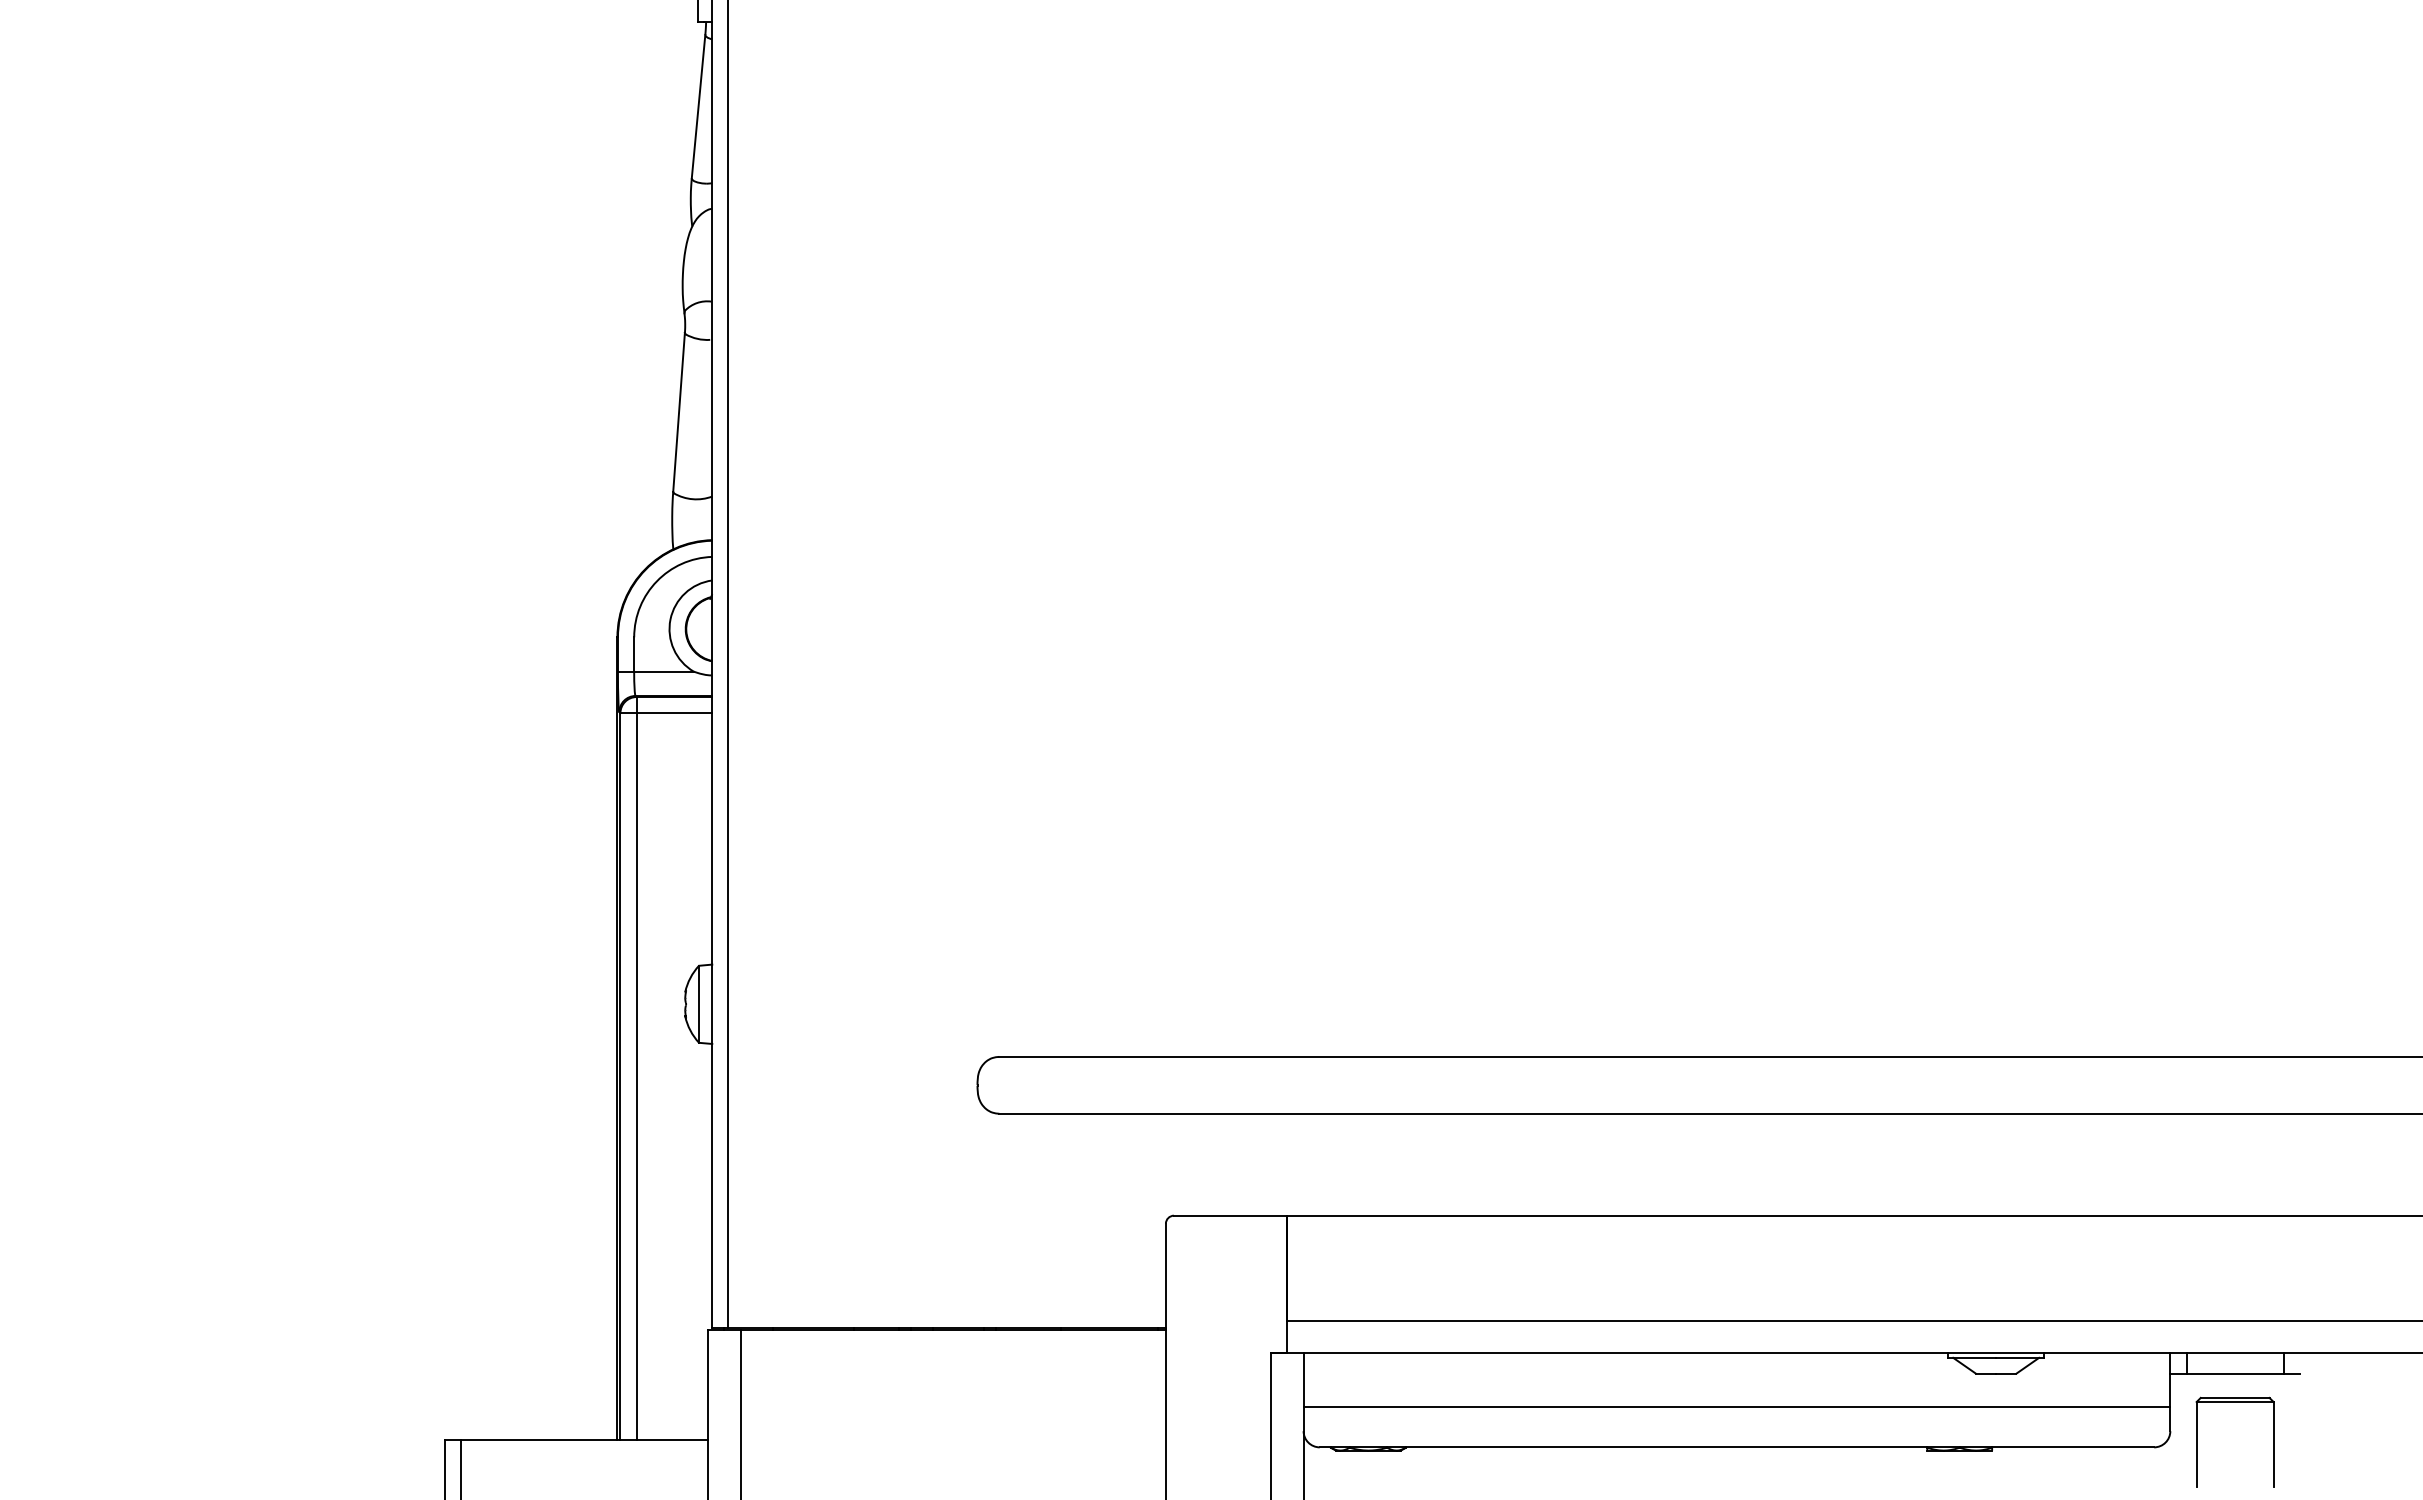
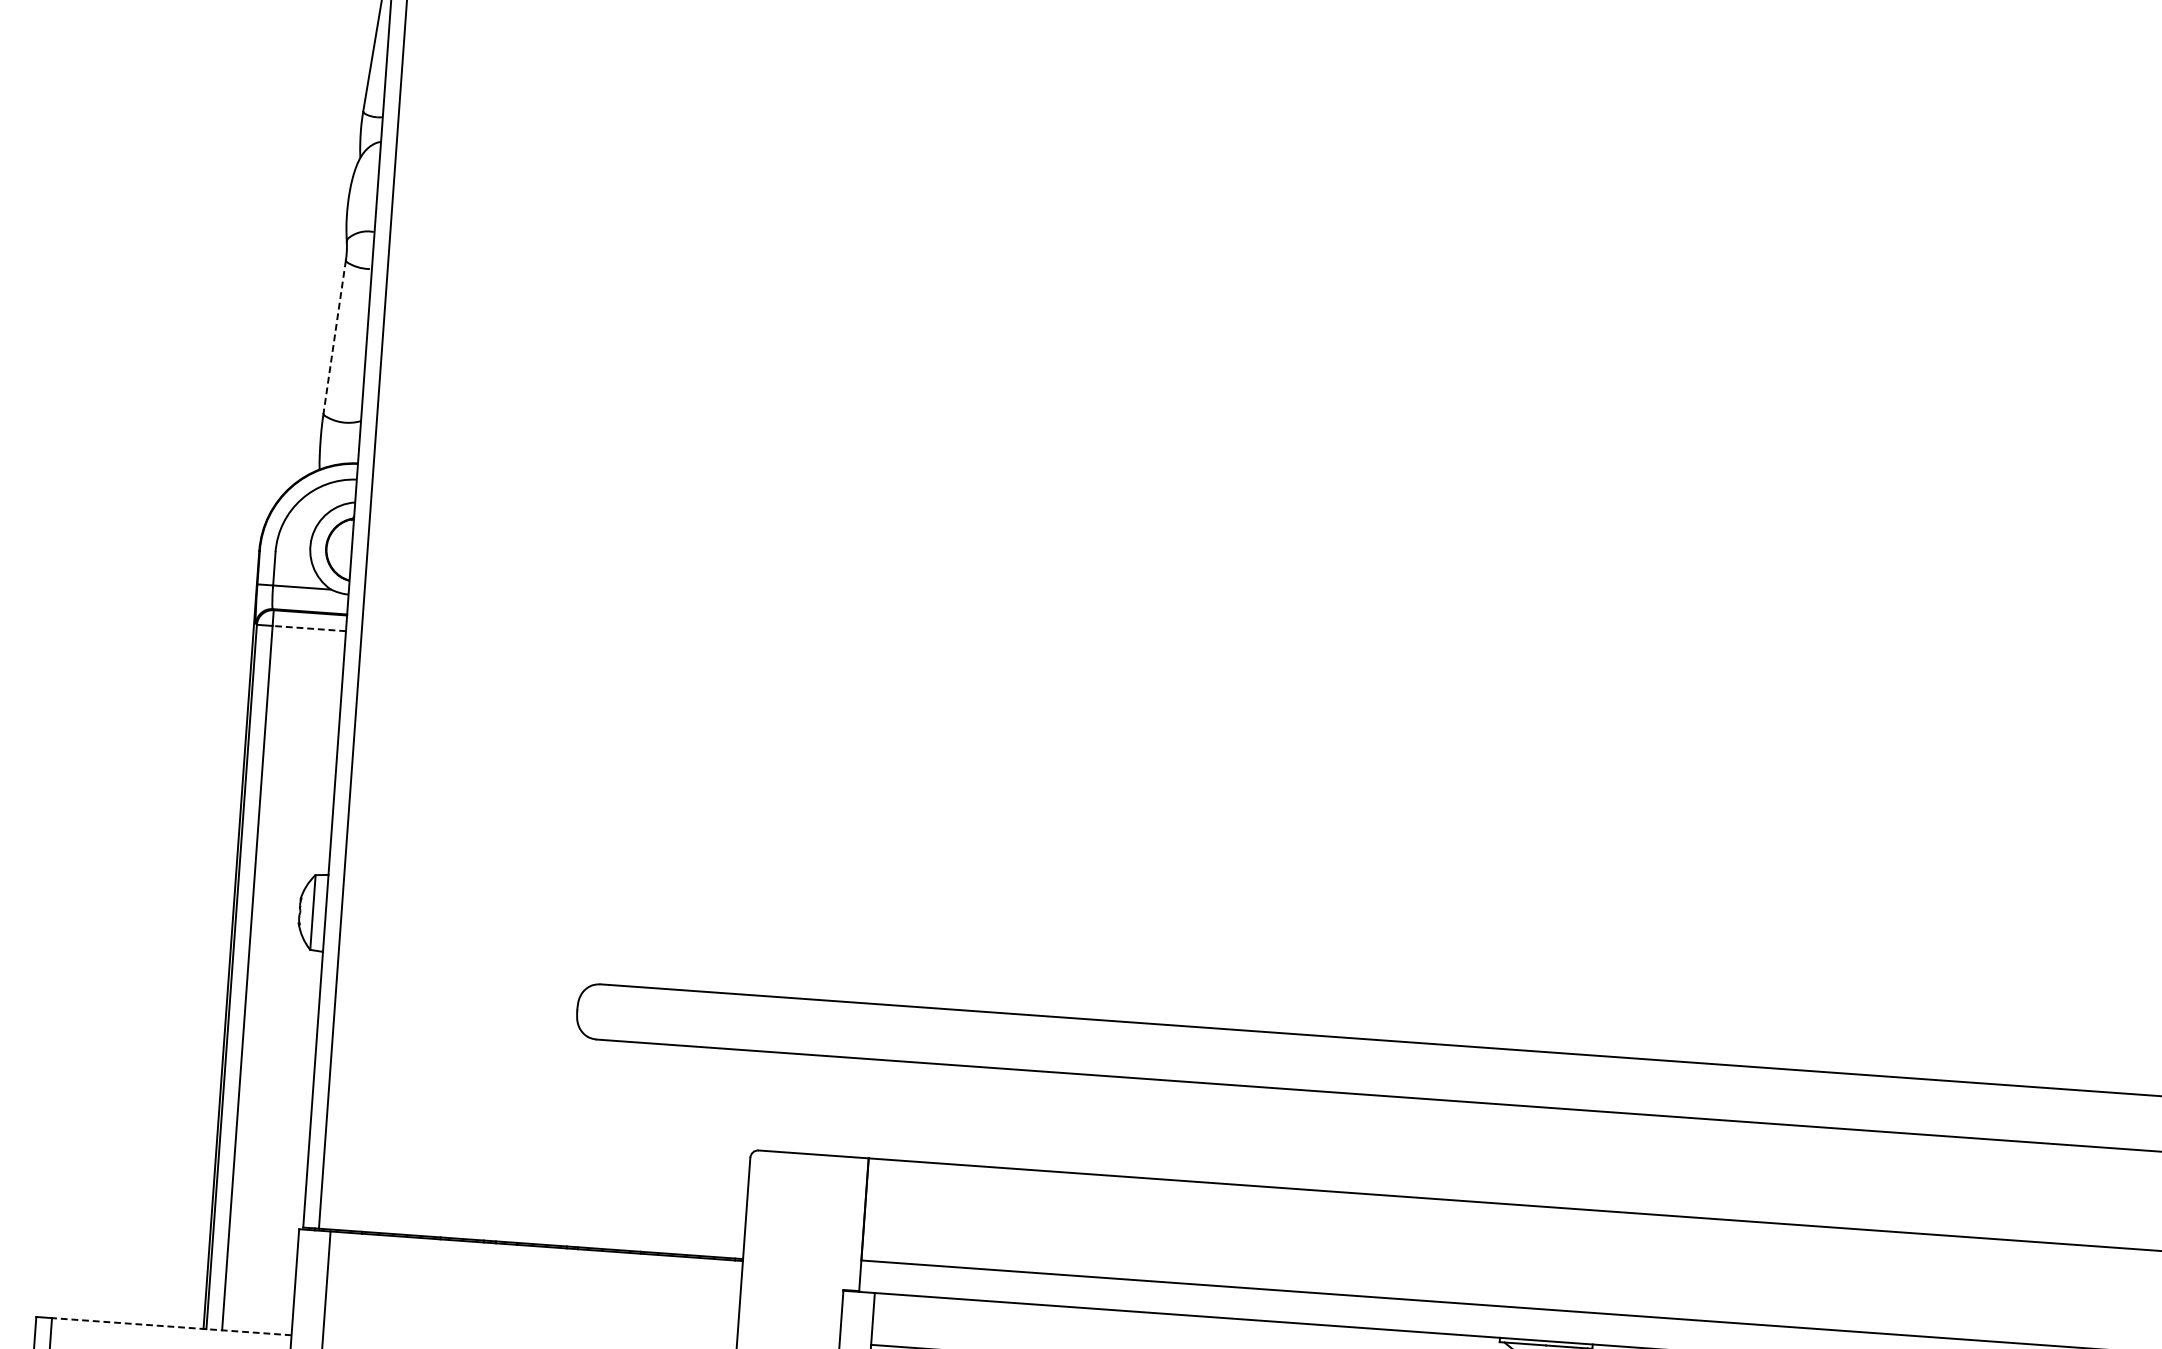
line: (679, 412) -> (335, 337), solid -> dashed
line: (674, 713) -> (309, 628), solid -> dashed
line: (584, 1439) -> (171, 1326), solid -> dashed

